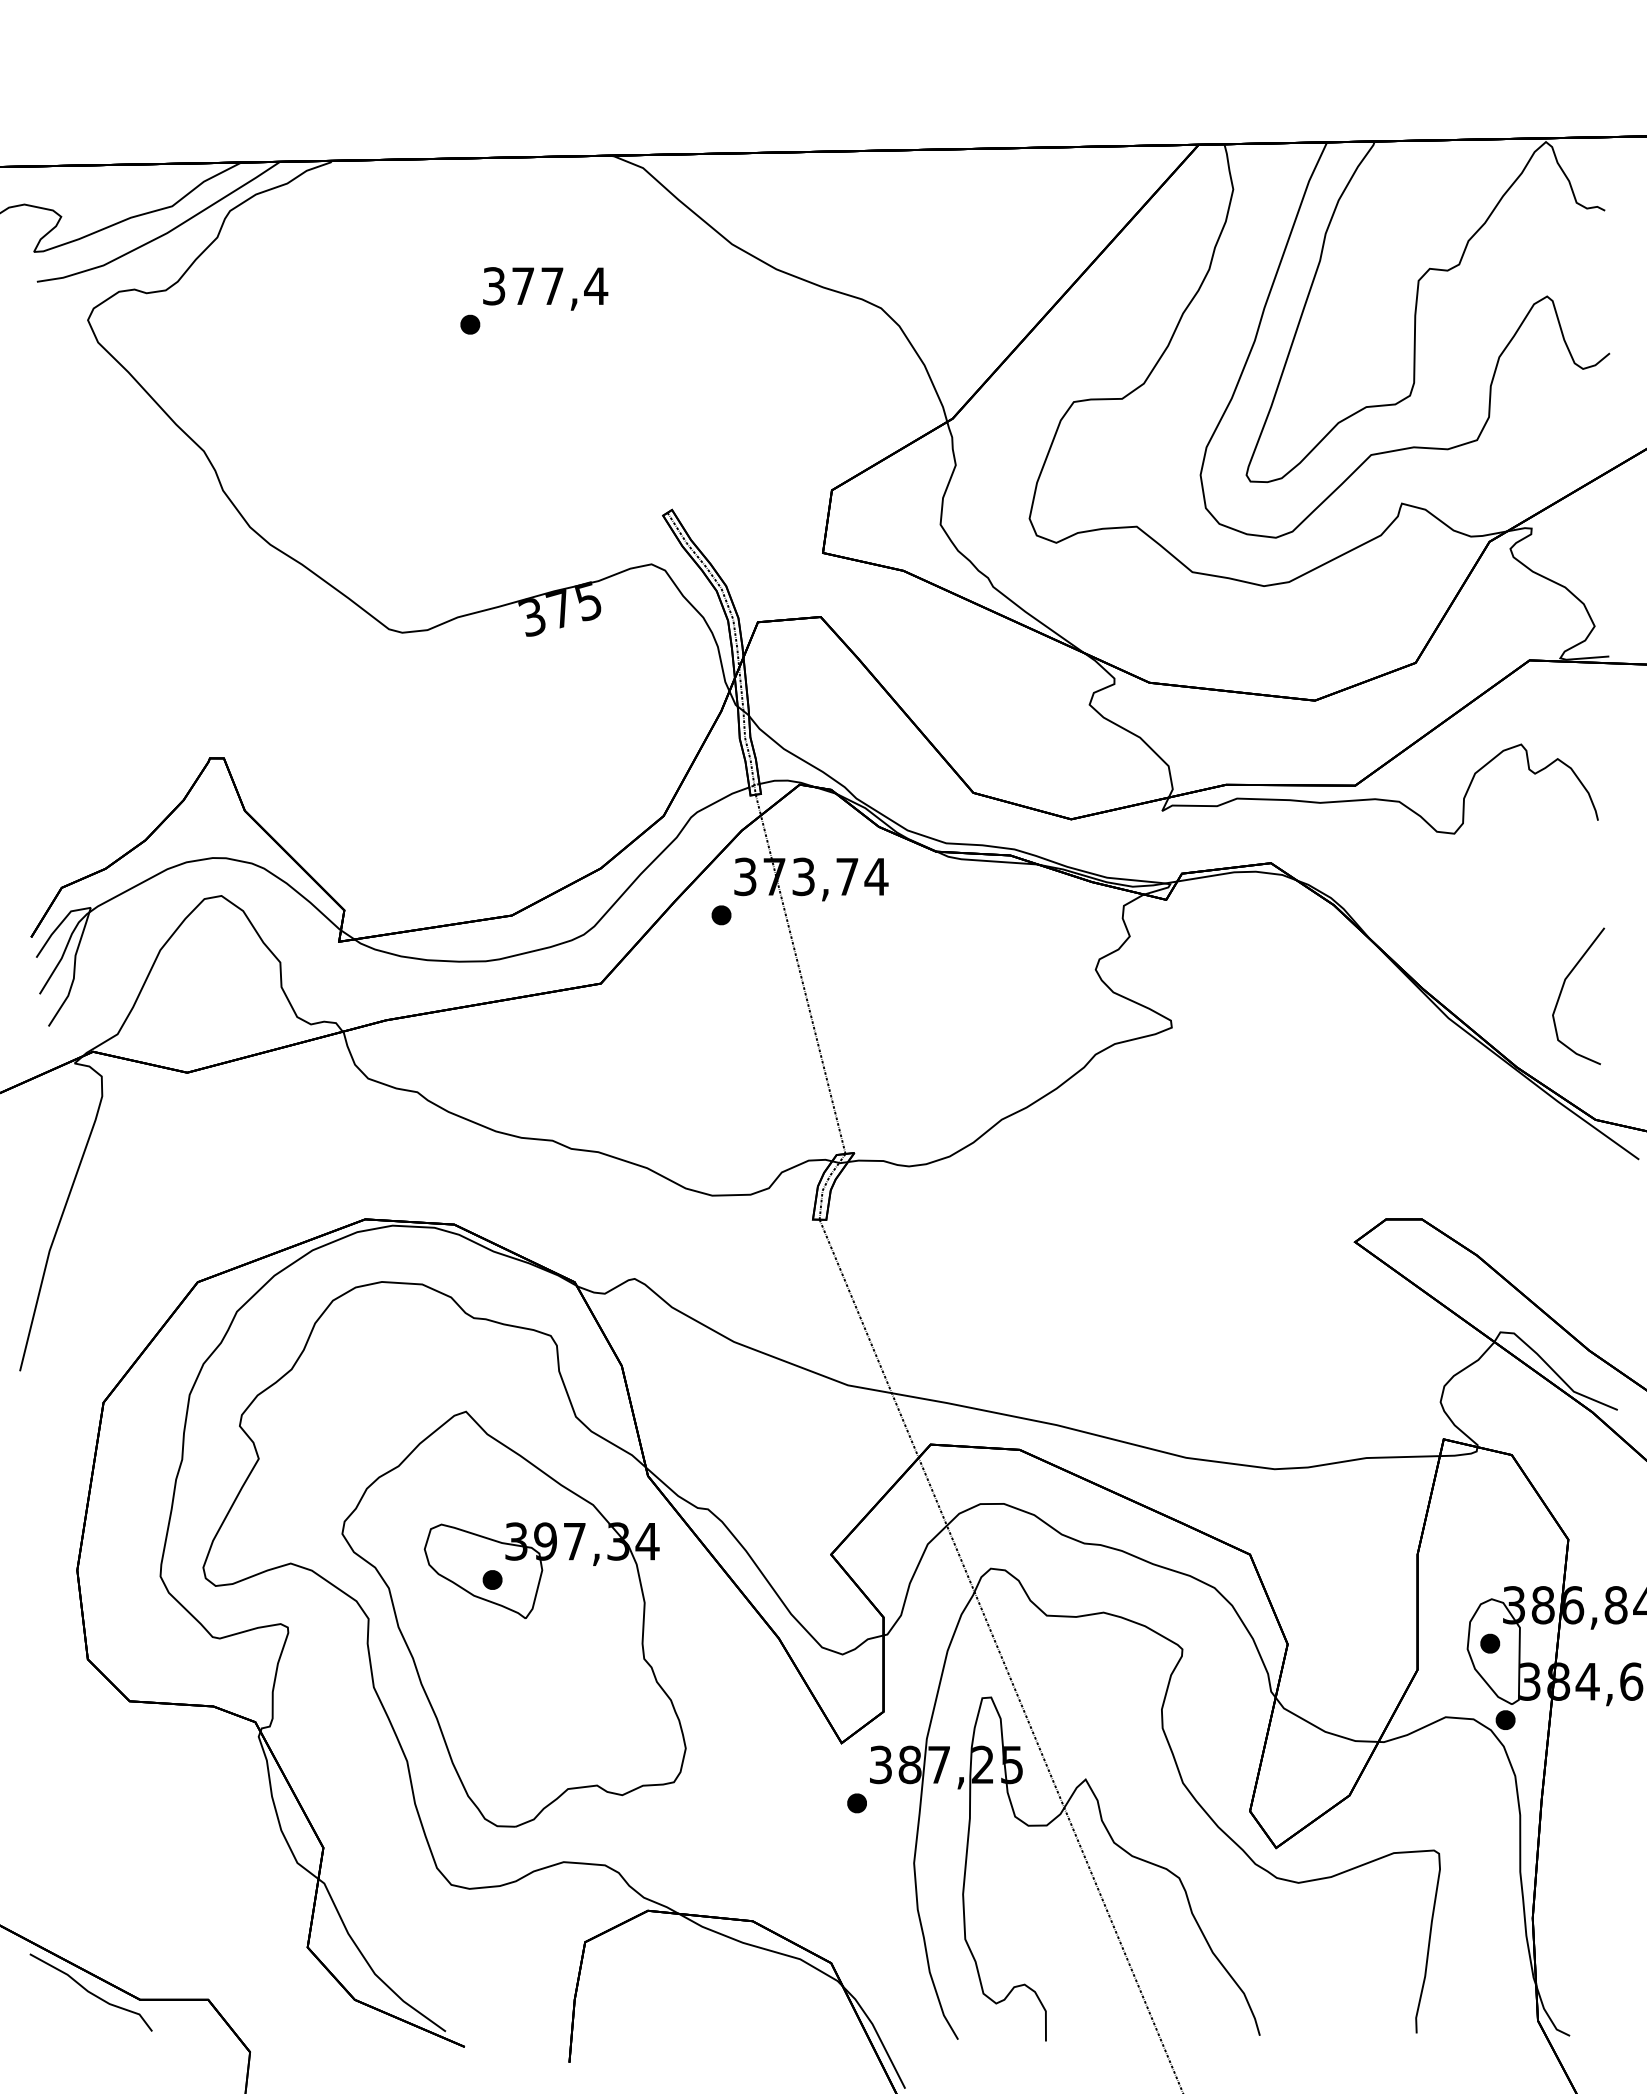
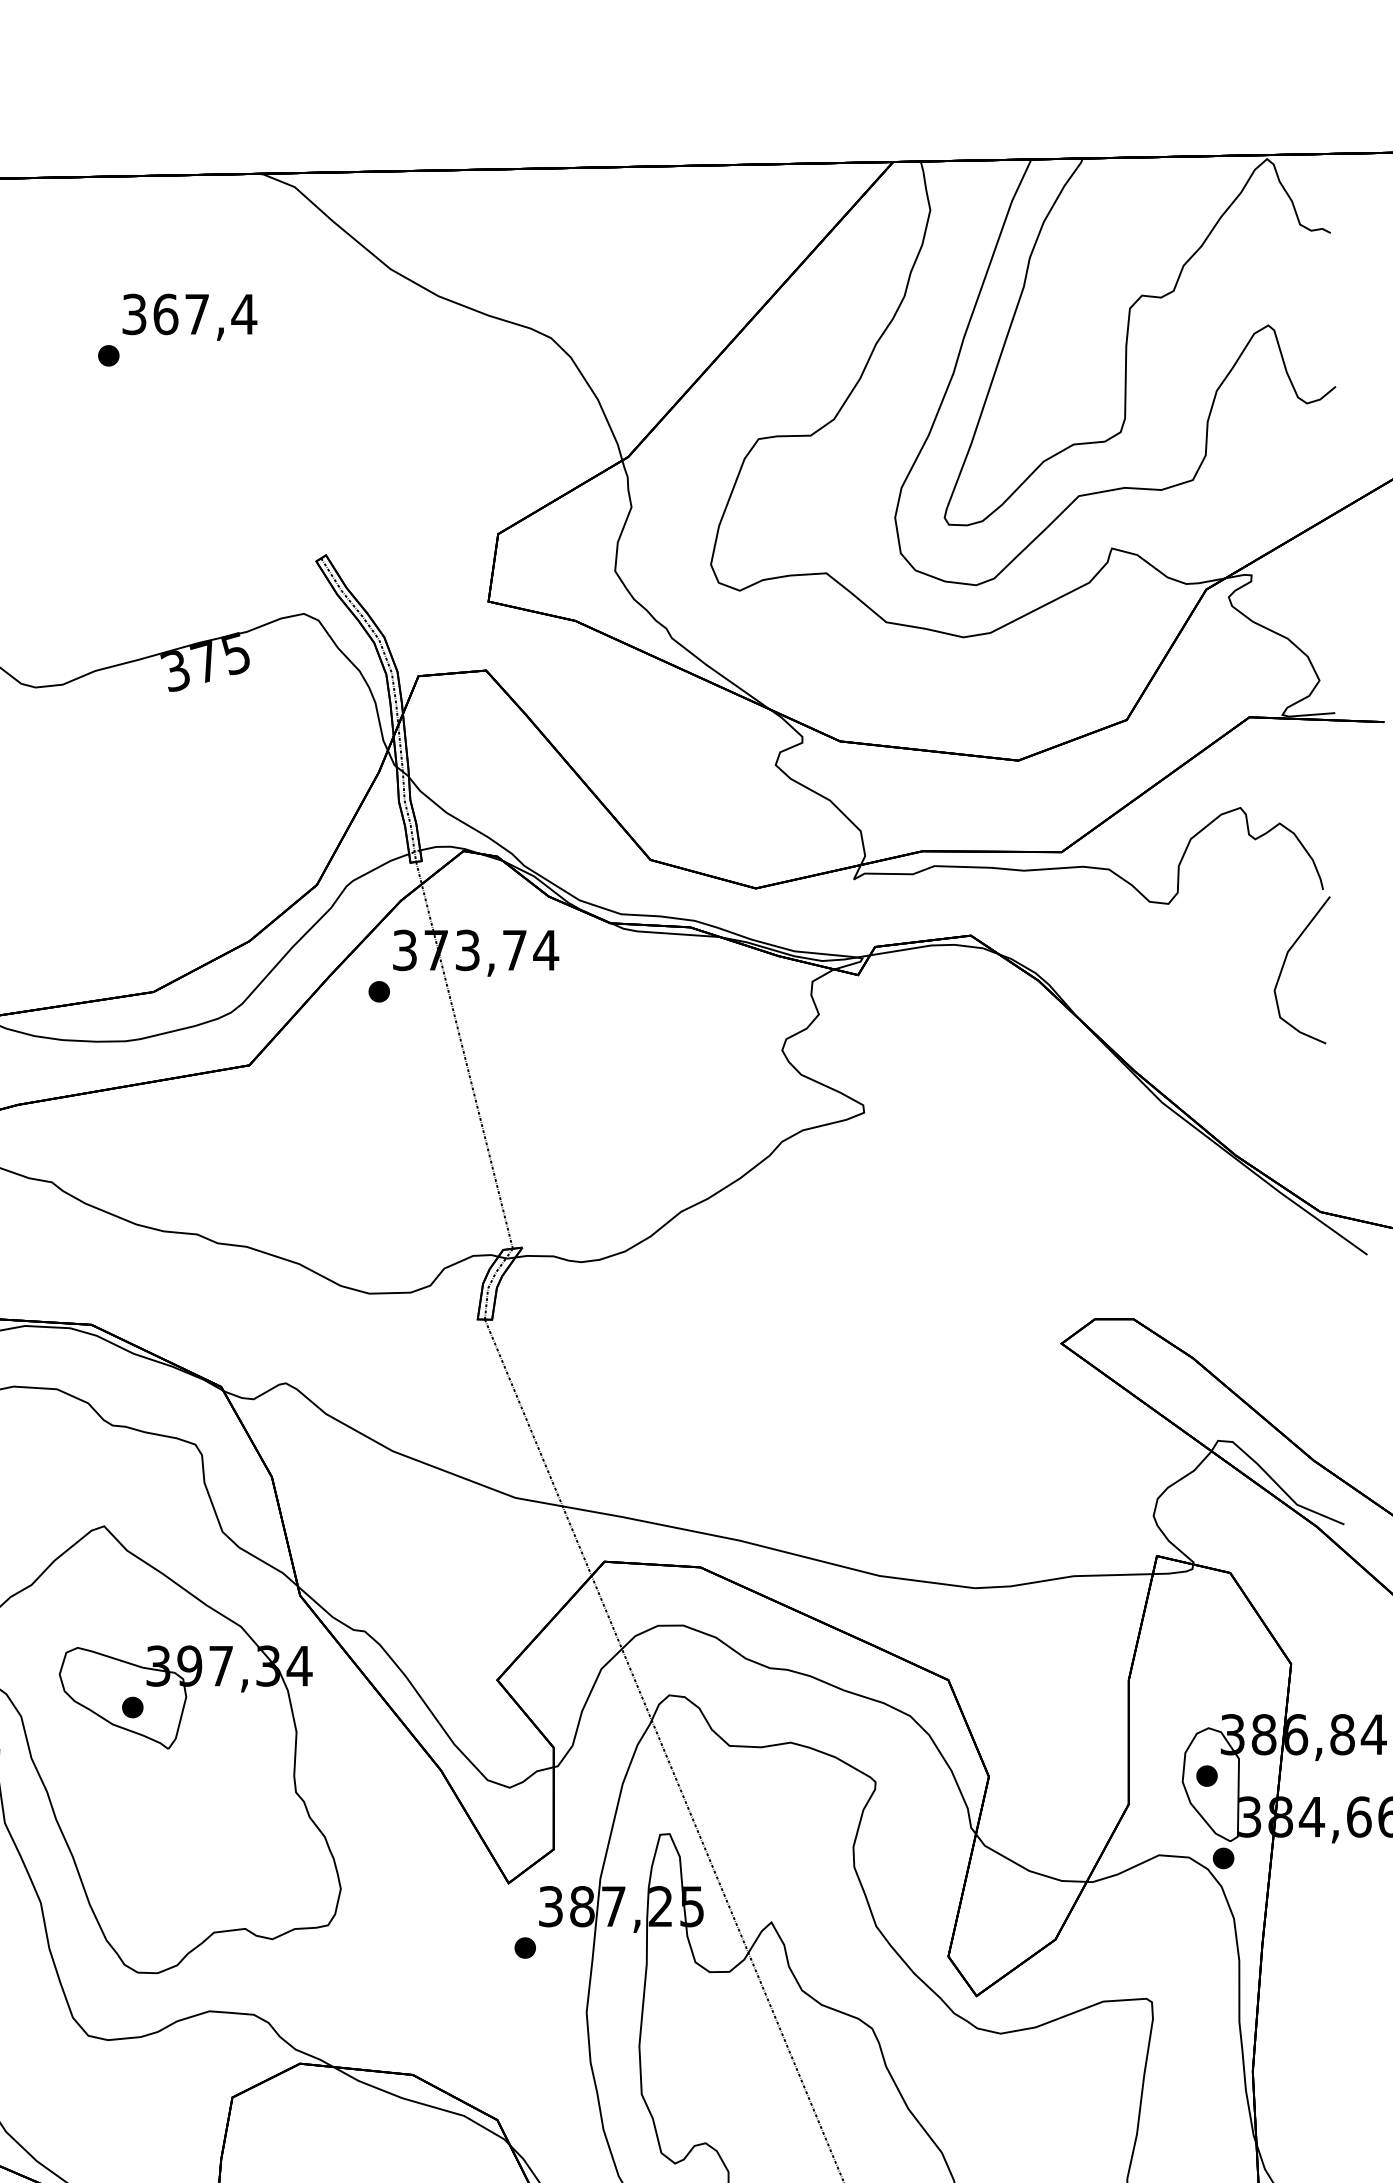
text: (523, 286) -> (166, 314), 377,4 -> 367,4
curve: (1562, 991) -> (1284, 965), moved

